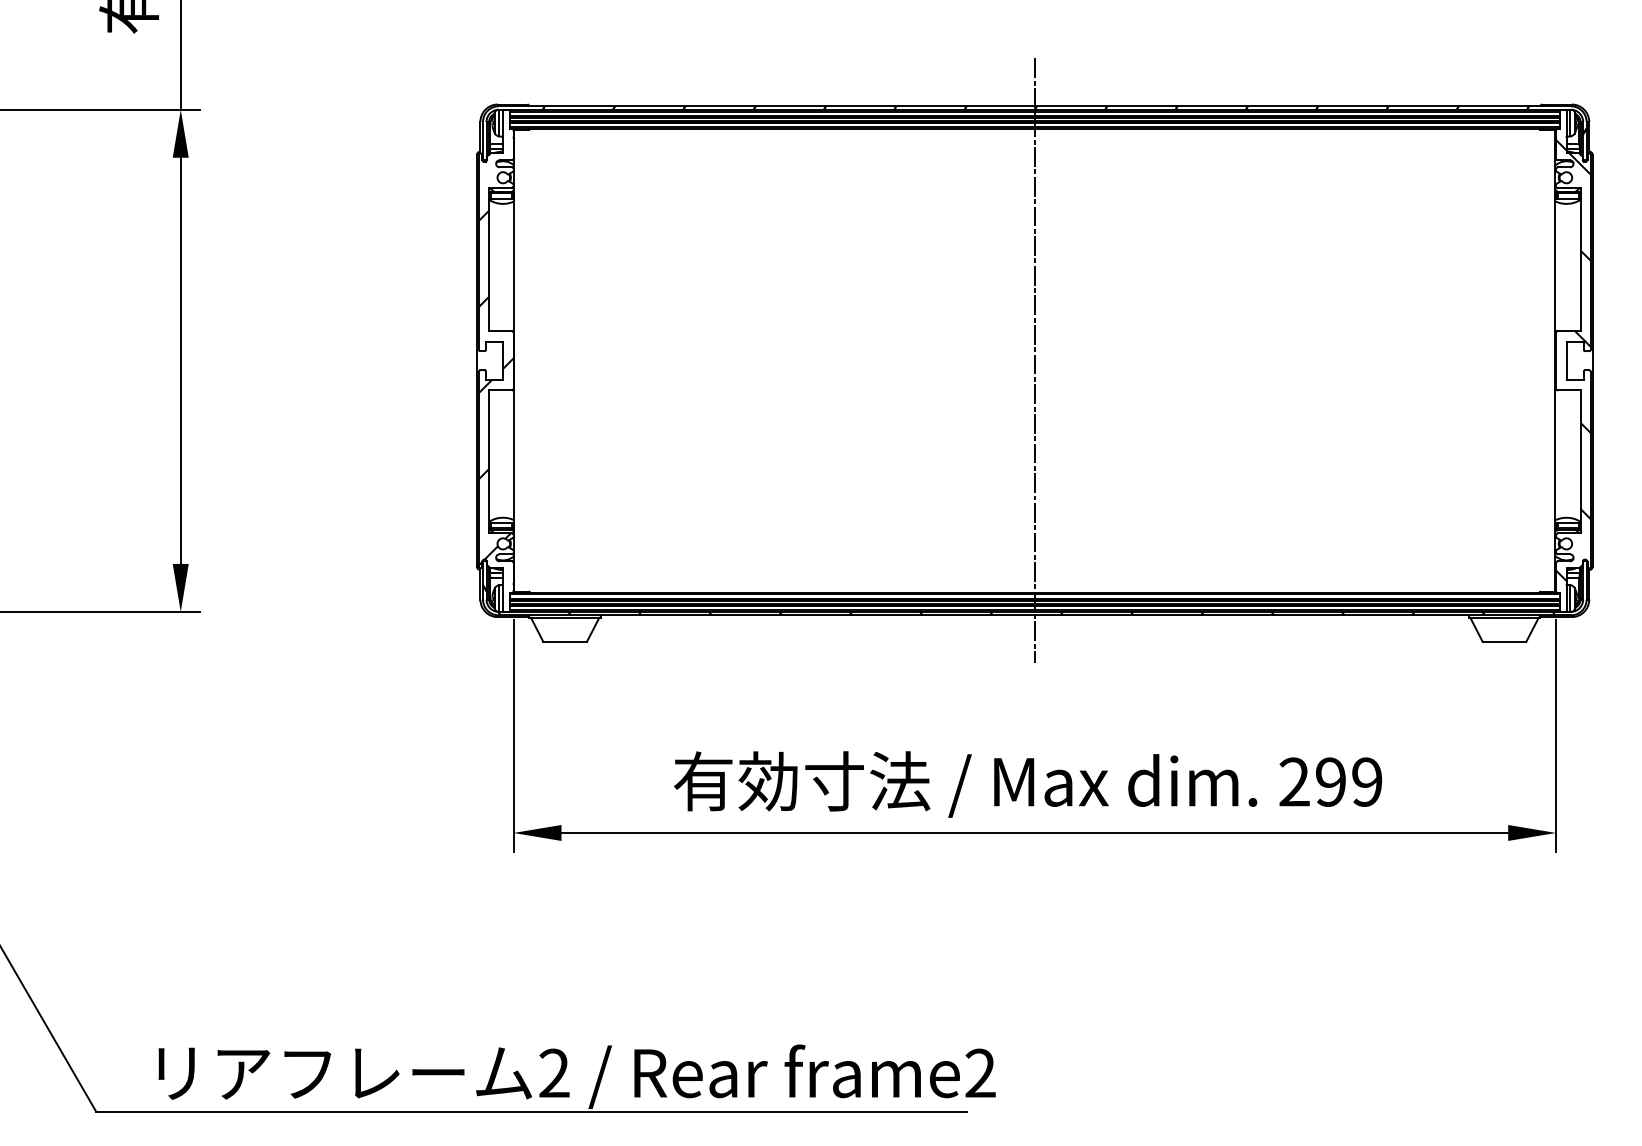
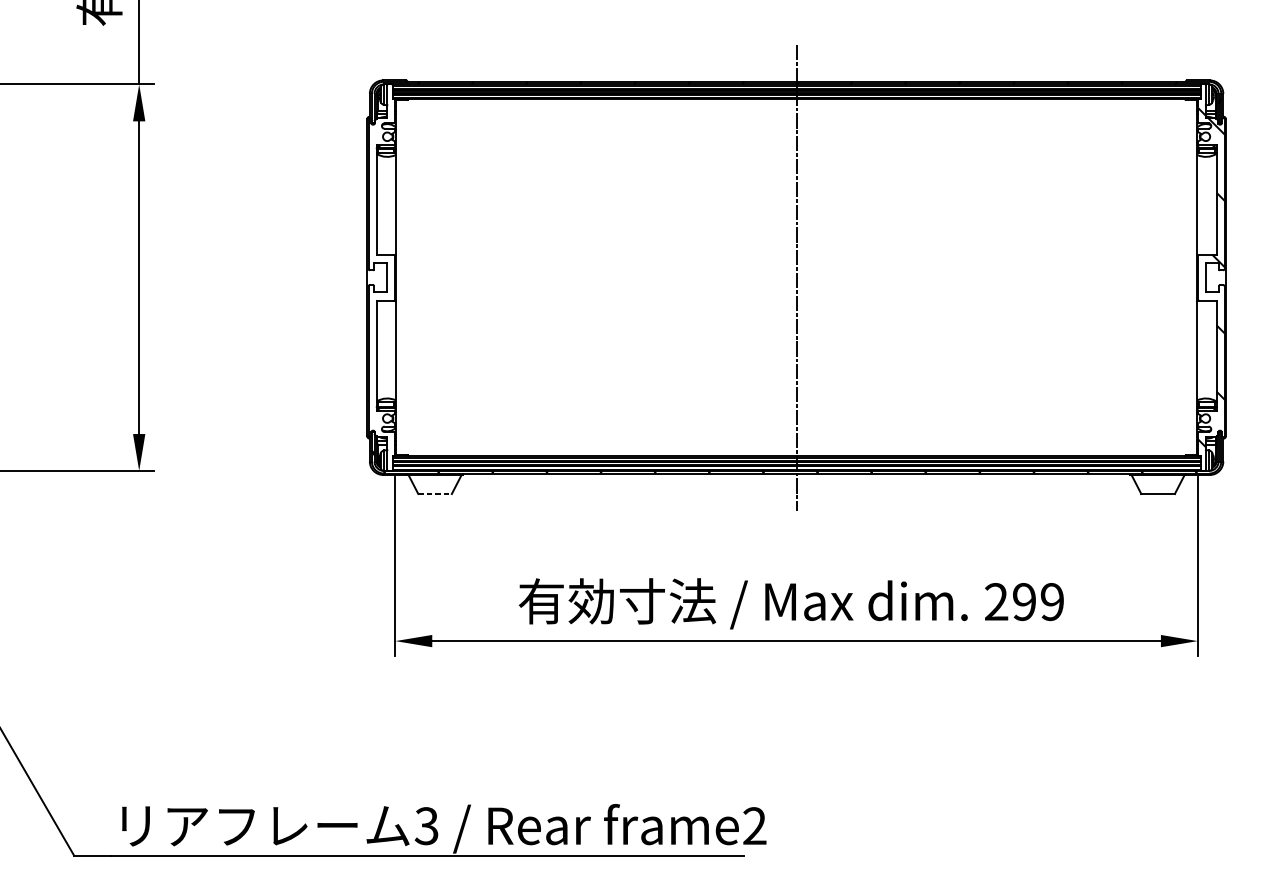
hatch: (495, 337) -> (381, 259), removed
line: (565, 641) -> (435, 493), solid -> dashed
text: (553, 1073) -> (426, 826), 2 -> 3

